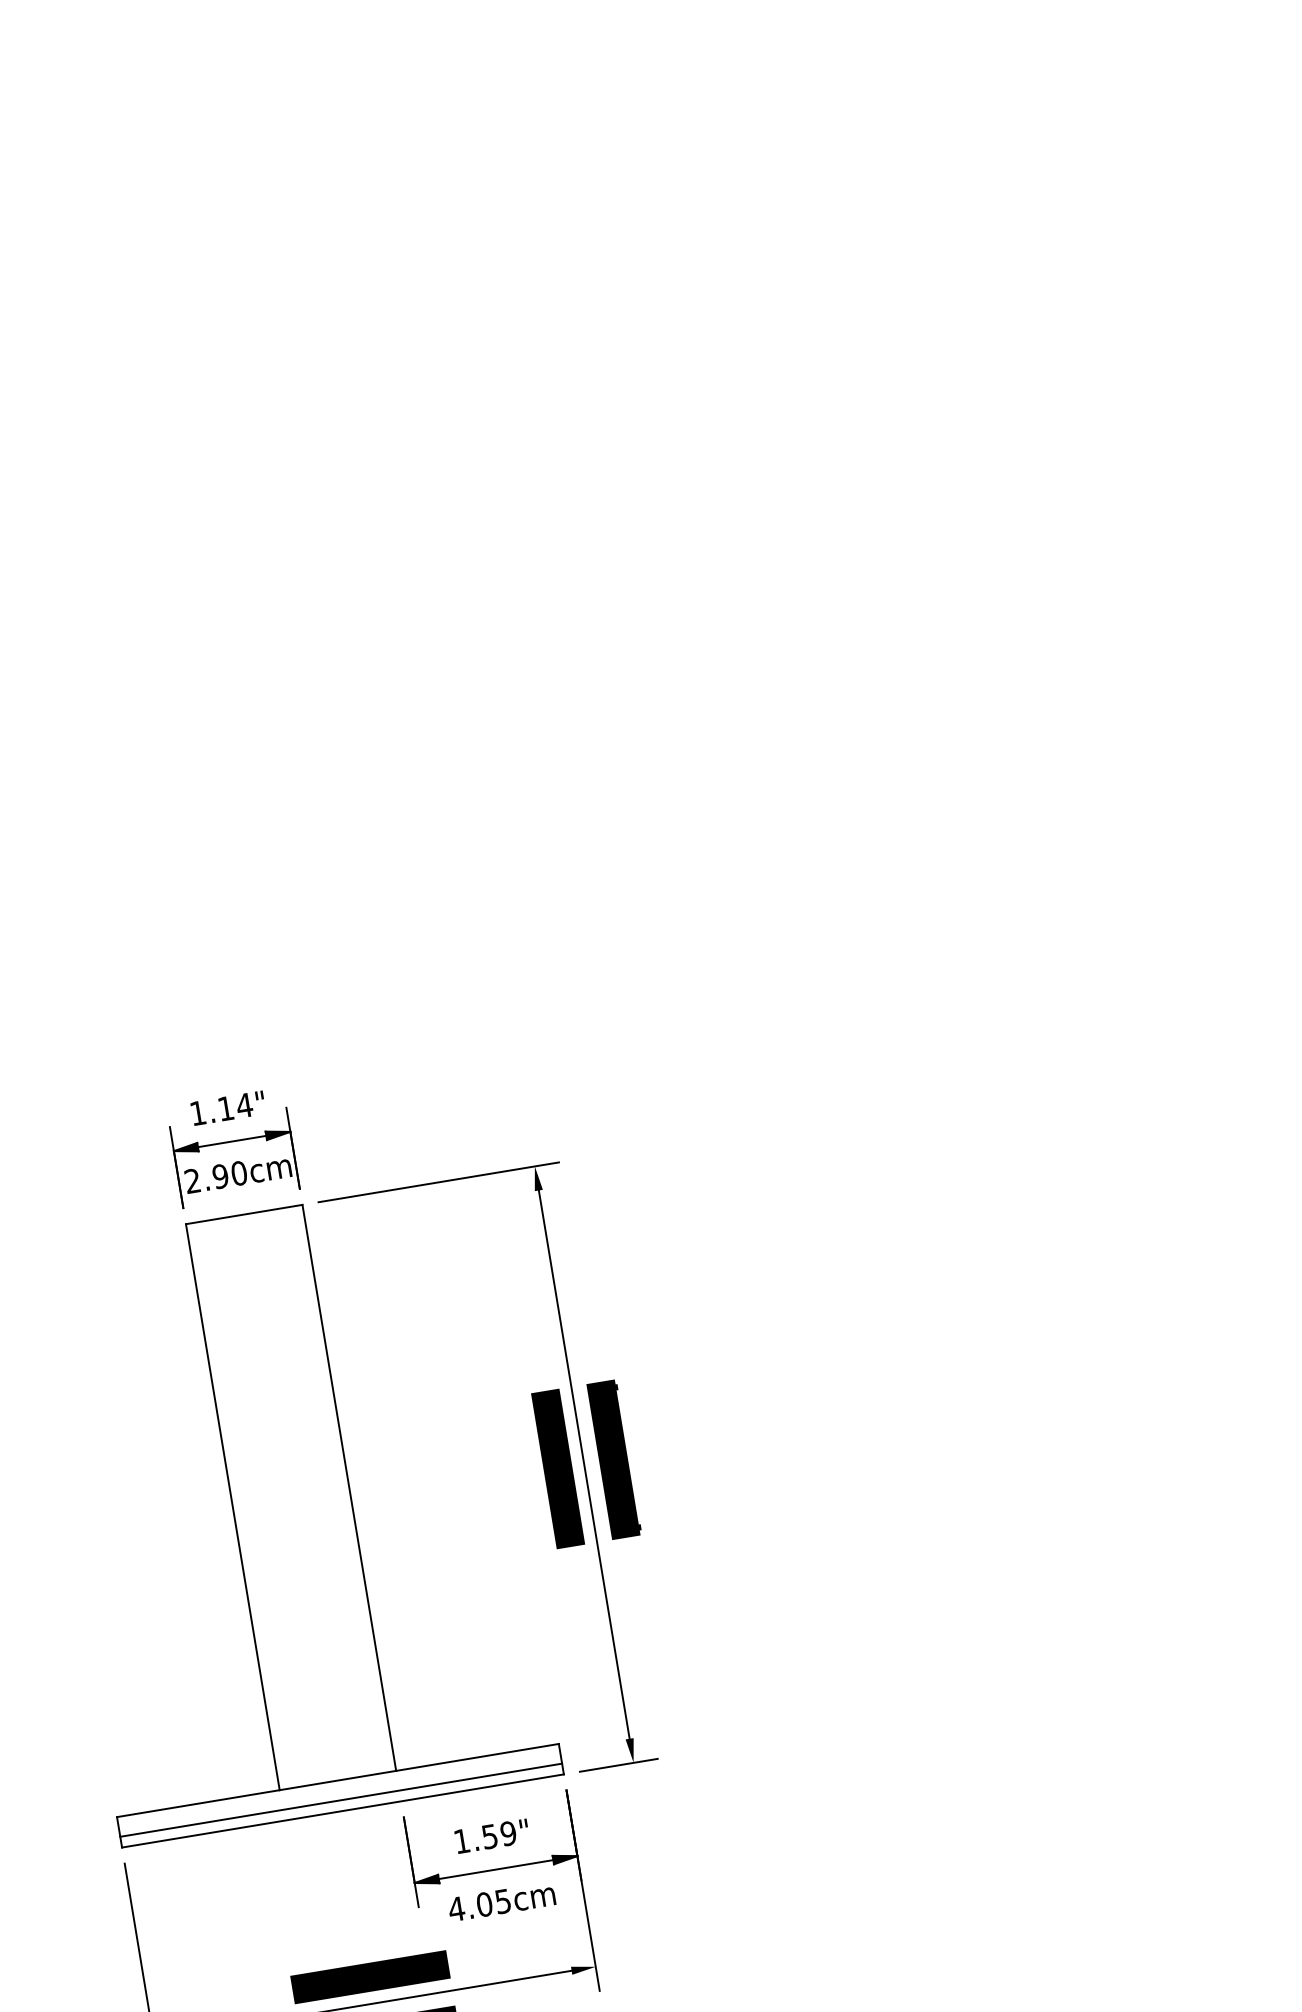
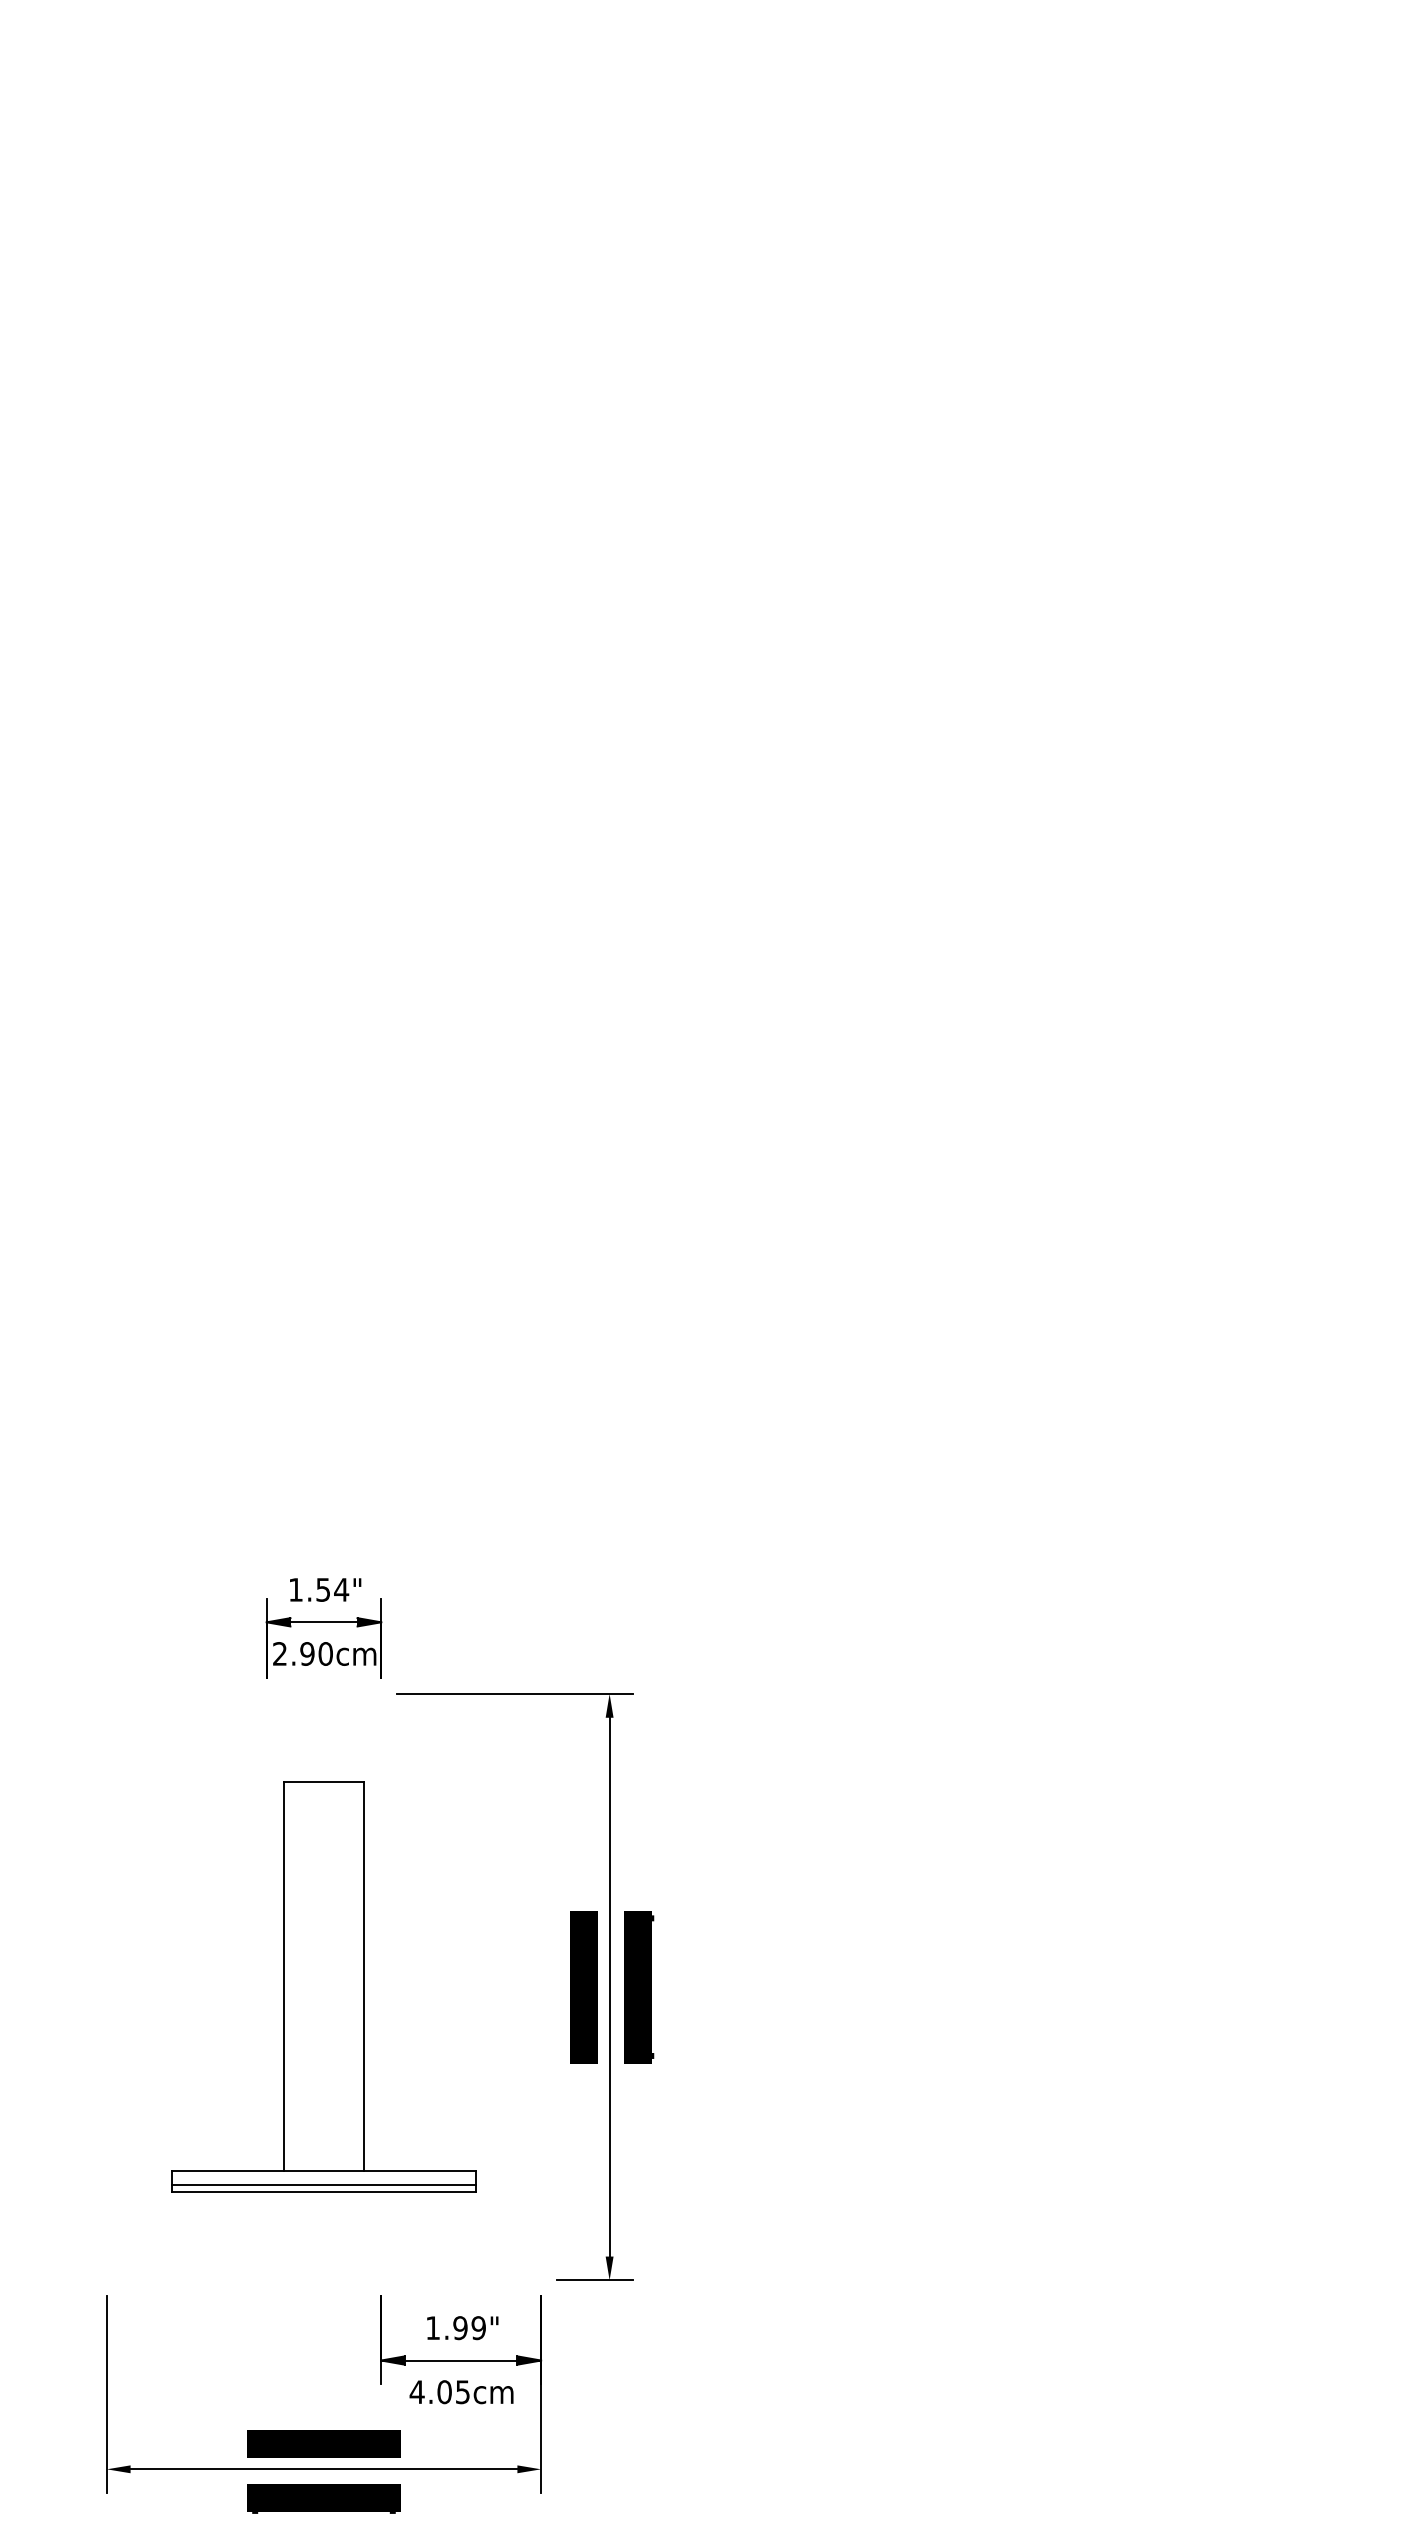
text: (225, 1108) -> (322, 1589), 1.14" -> 1.54"
part: (292, 1512) -> (323, 1986), size x0.7
text: (489, 1836) -> (460, 2327), 1.59" -> 1.99"

